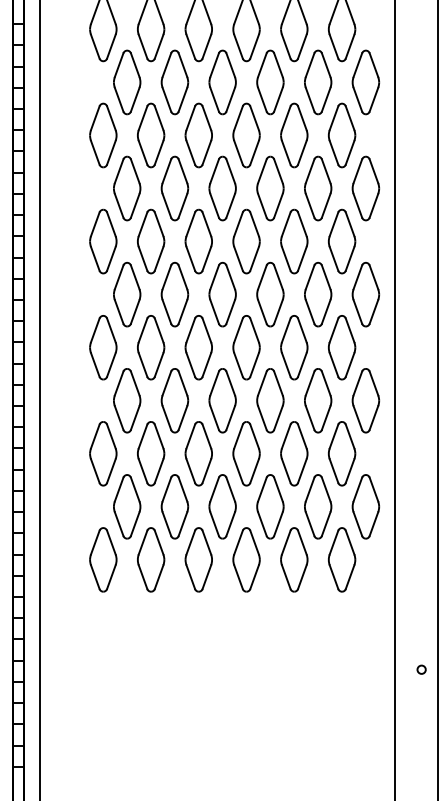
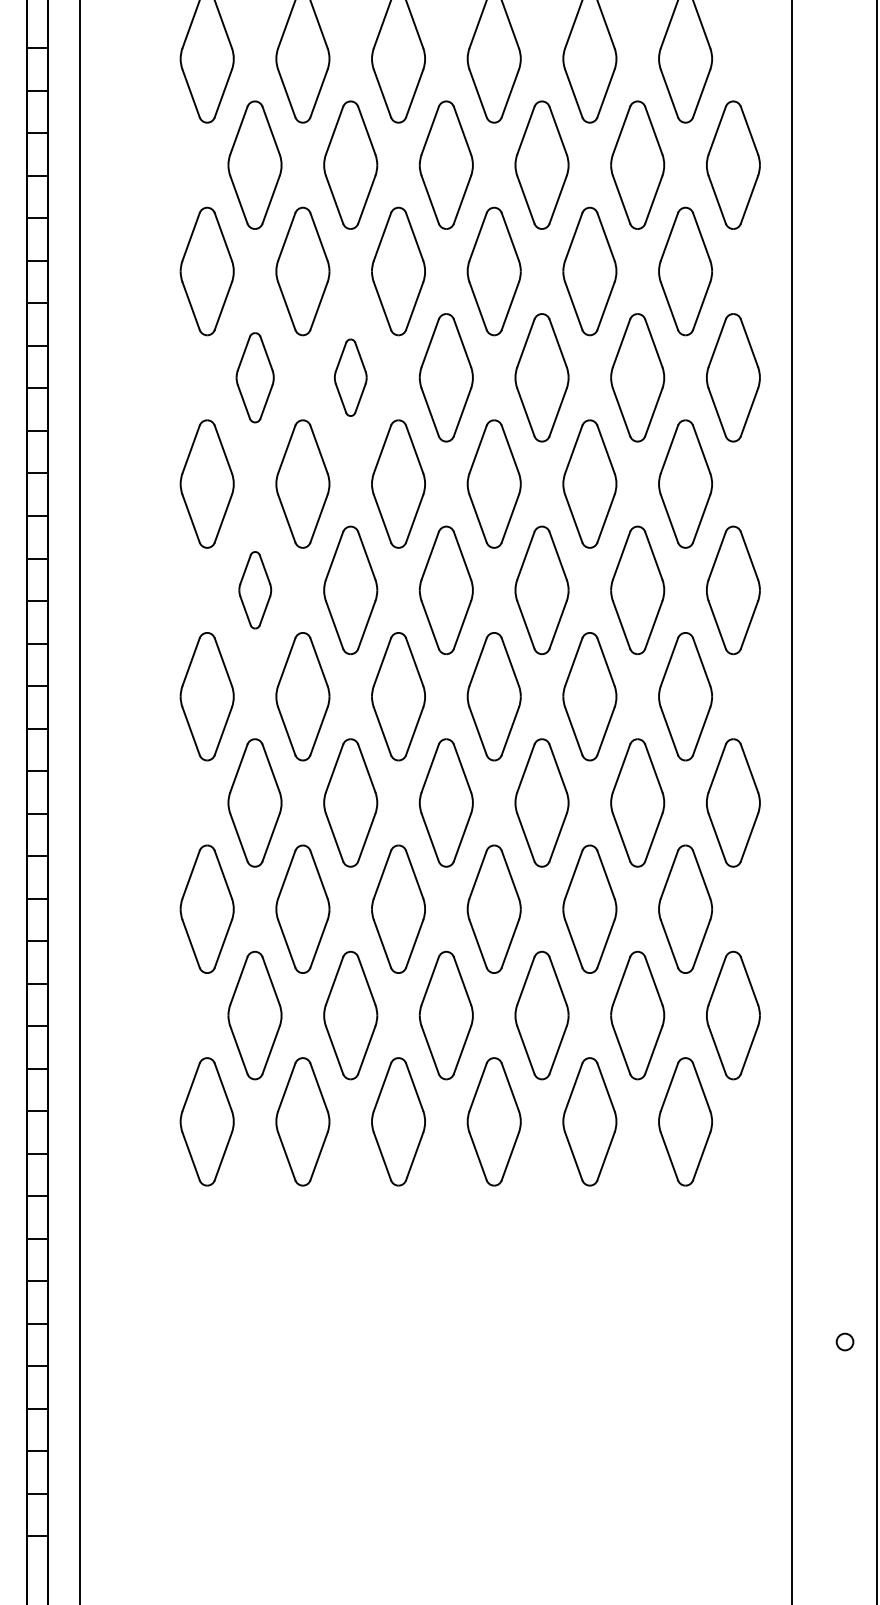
part: (127, 188) -> (255, 377), size x0.7
part: (174, 188) -> (349, 377), size x0.6
part: (127, 294) -> (255, 590), size x0.6

